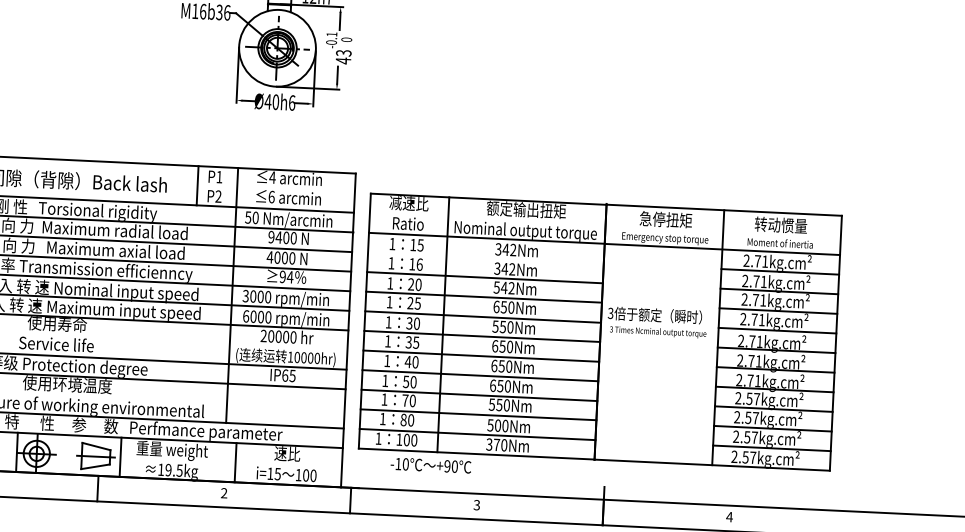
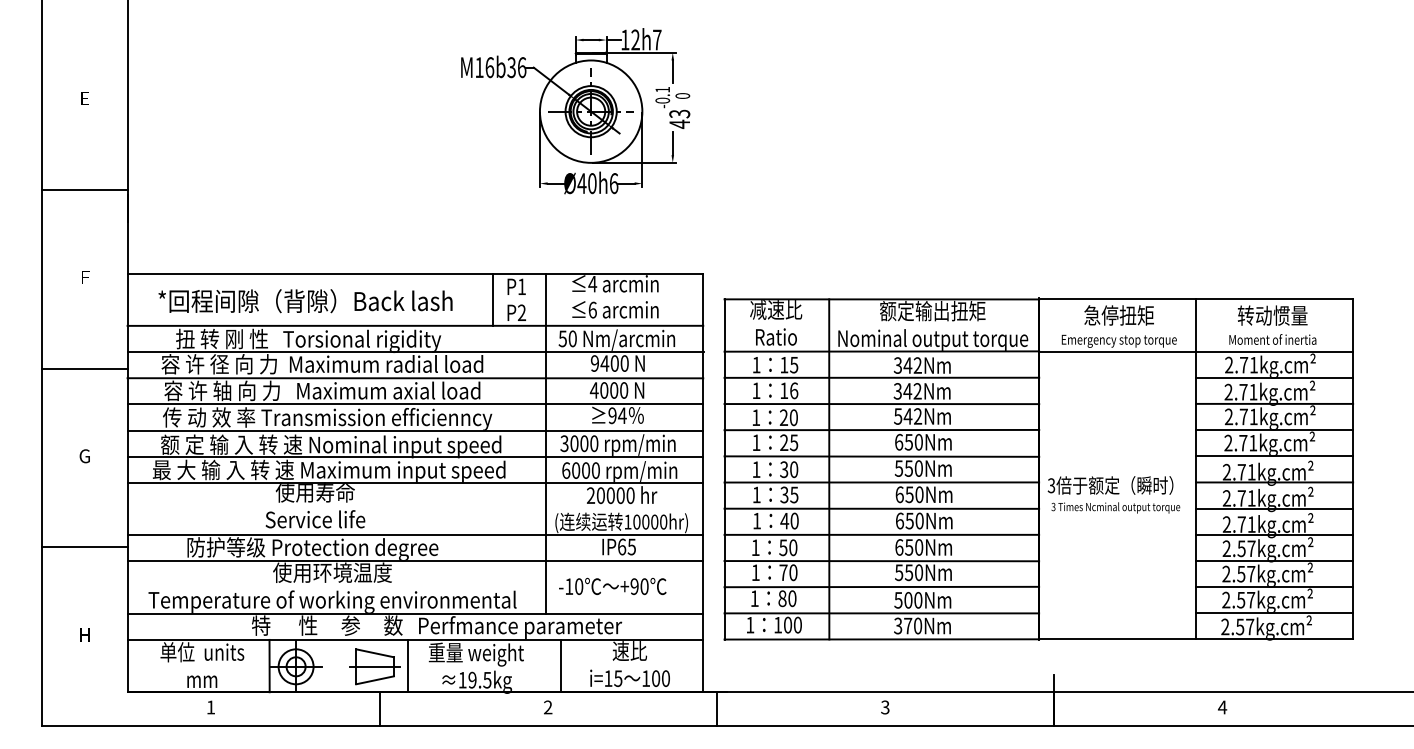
line: (485, 257) -> (881, 377), added
text: (656, 322) -> (1113, 494), moved
text: (430, 464) -> (612, 585), moved

